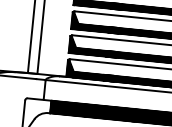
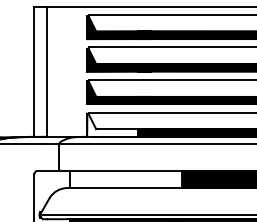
hatch: (91, 70) -> (119, 124), removed
hatch: (92, 111) -> (126, 179), removed

